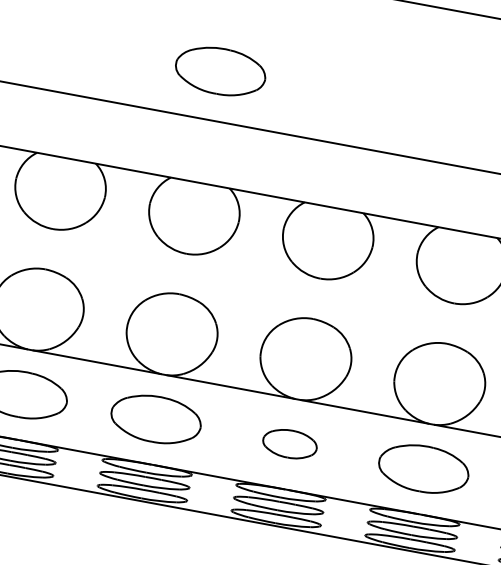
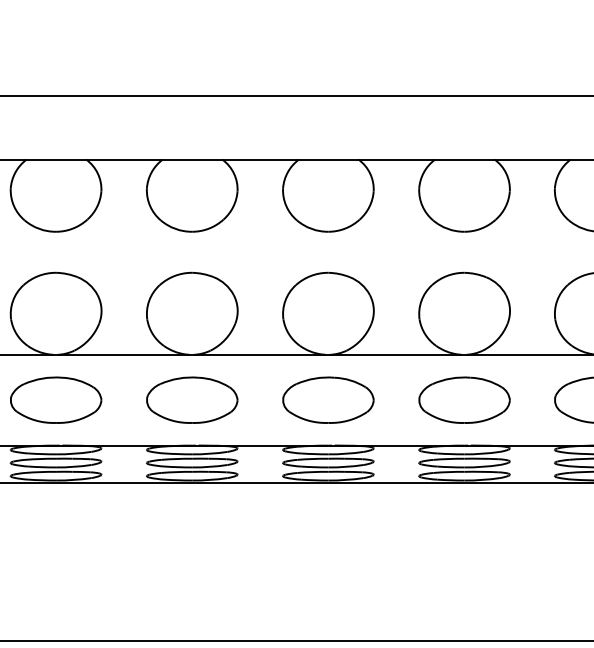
part: (221, 70) -> (192, 45), removed
part: (290, 443) -> (328, 399), size x1.67

